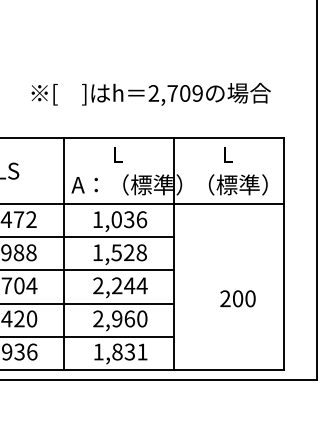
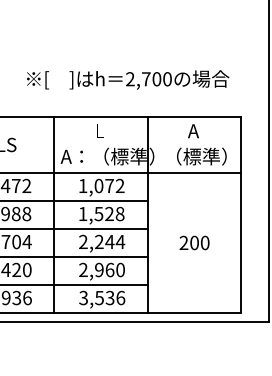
text: (197, 93) -> (167, 79), 2,709 -> 2,700
text: (228, 155) -> (193, 131), L -> A
text: (135, 219) -> (114, 185), 1,036 -> 1,072
text: (237, 298) -> (194, 242), moved
text: (120, 351) -> (102, 297), 1,831 -> 3,536

